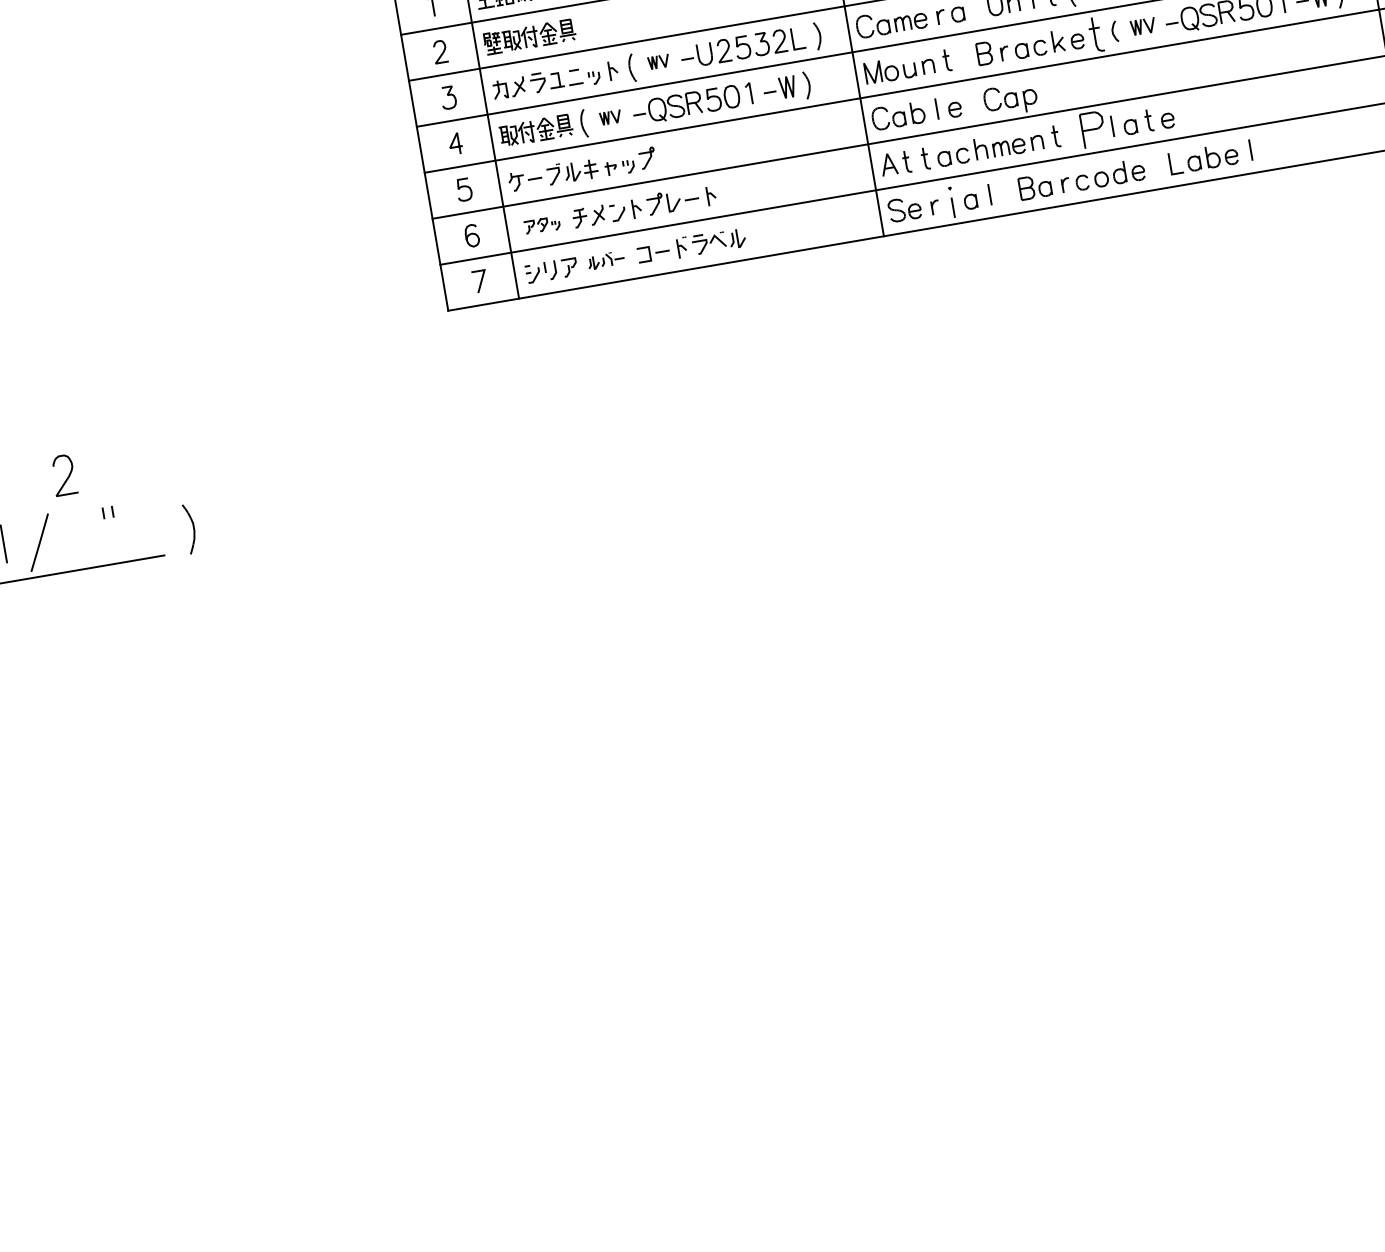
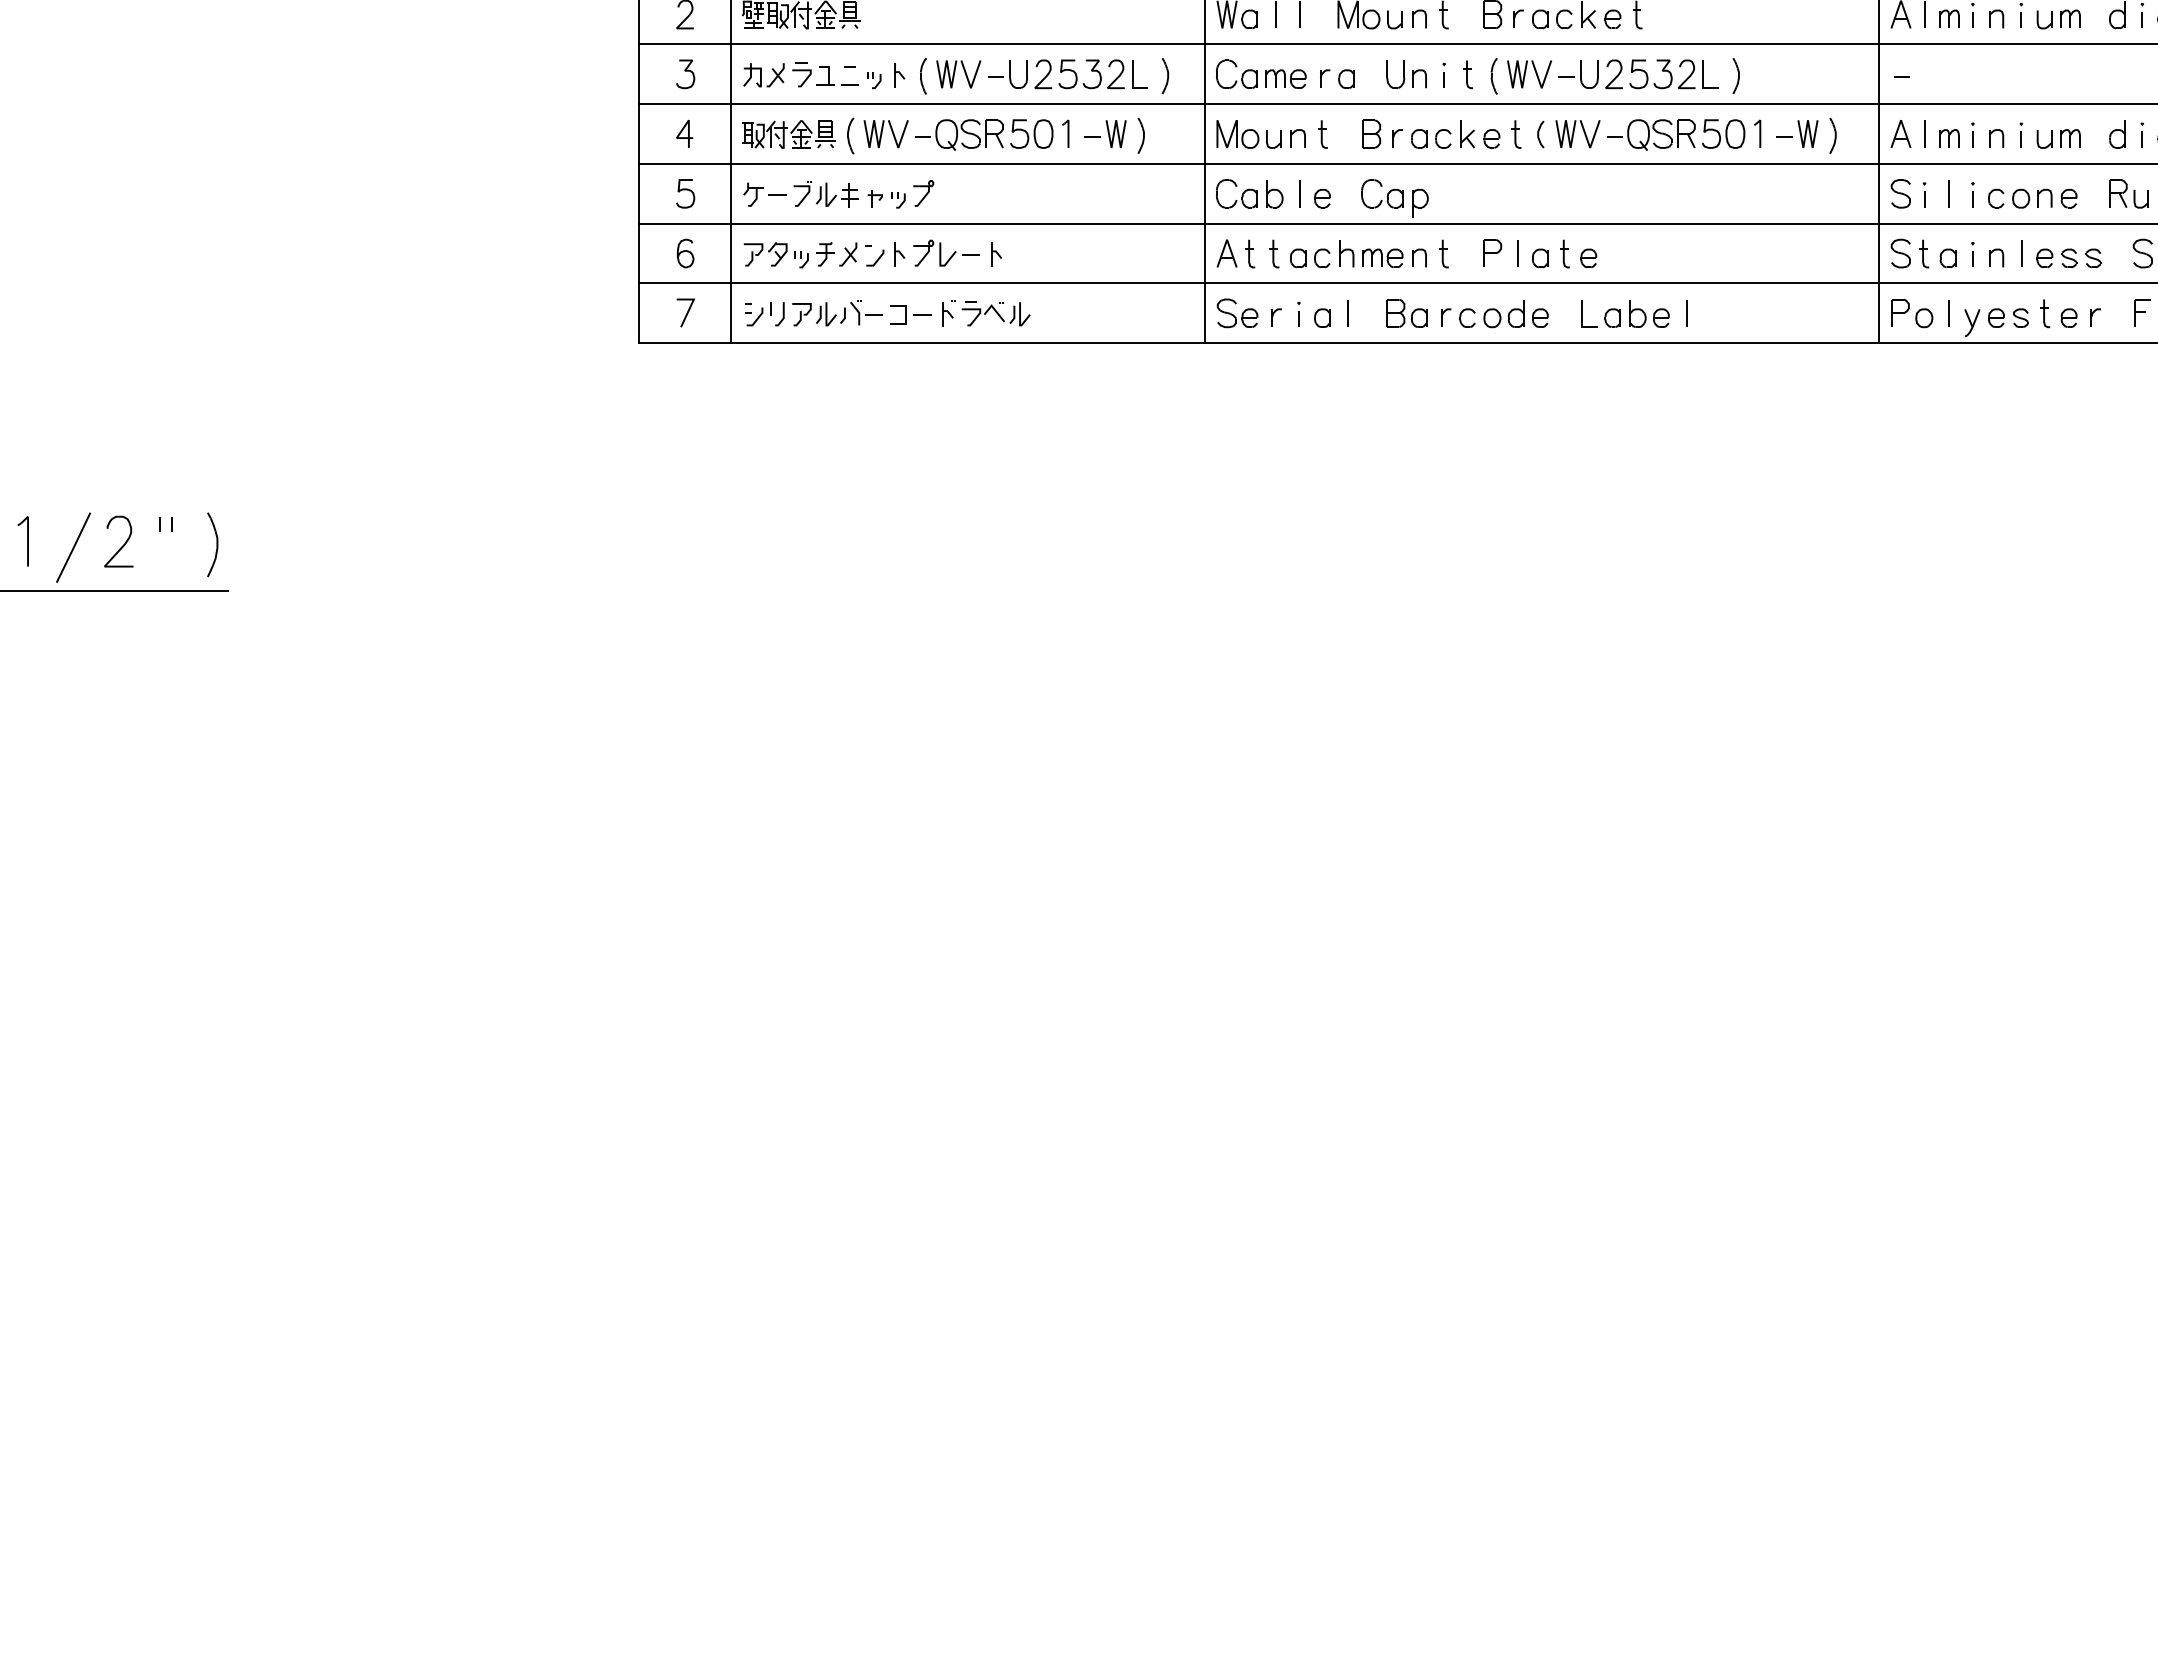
part: (1142, 26) -> (1577, 134), size x1.43
part: (1096, 34) -> (1516, 134), size x0.62
part: (658, 62) -> (958, 74), size x1.67
part: (610, 117) -> (885, 134), size x1.67
part: (1093, 128) -> (1492, 252), size x0.62
part: (951, 201) -> (1298, 313), size x0.62
part: (541, 225) -> (775, 255), size x1.43
part: (606, 260) -> (849, 313), size x1.43
curve: (67, 477) -> (122, 545), moved
part: (190, 528) -> (212, 544), moved

